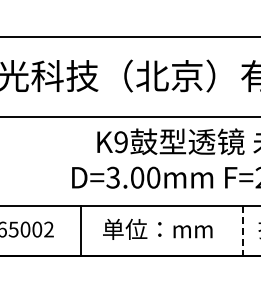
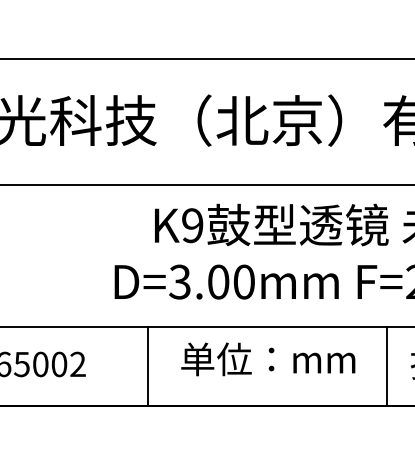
text: (157, 229) -> (267, 359), moved
line: (81, 230) -> (148, 365), moved
line: (243, 230) -> (386, 365), dashed -> solid

